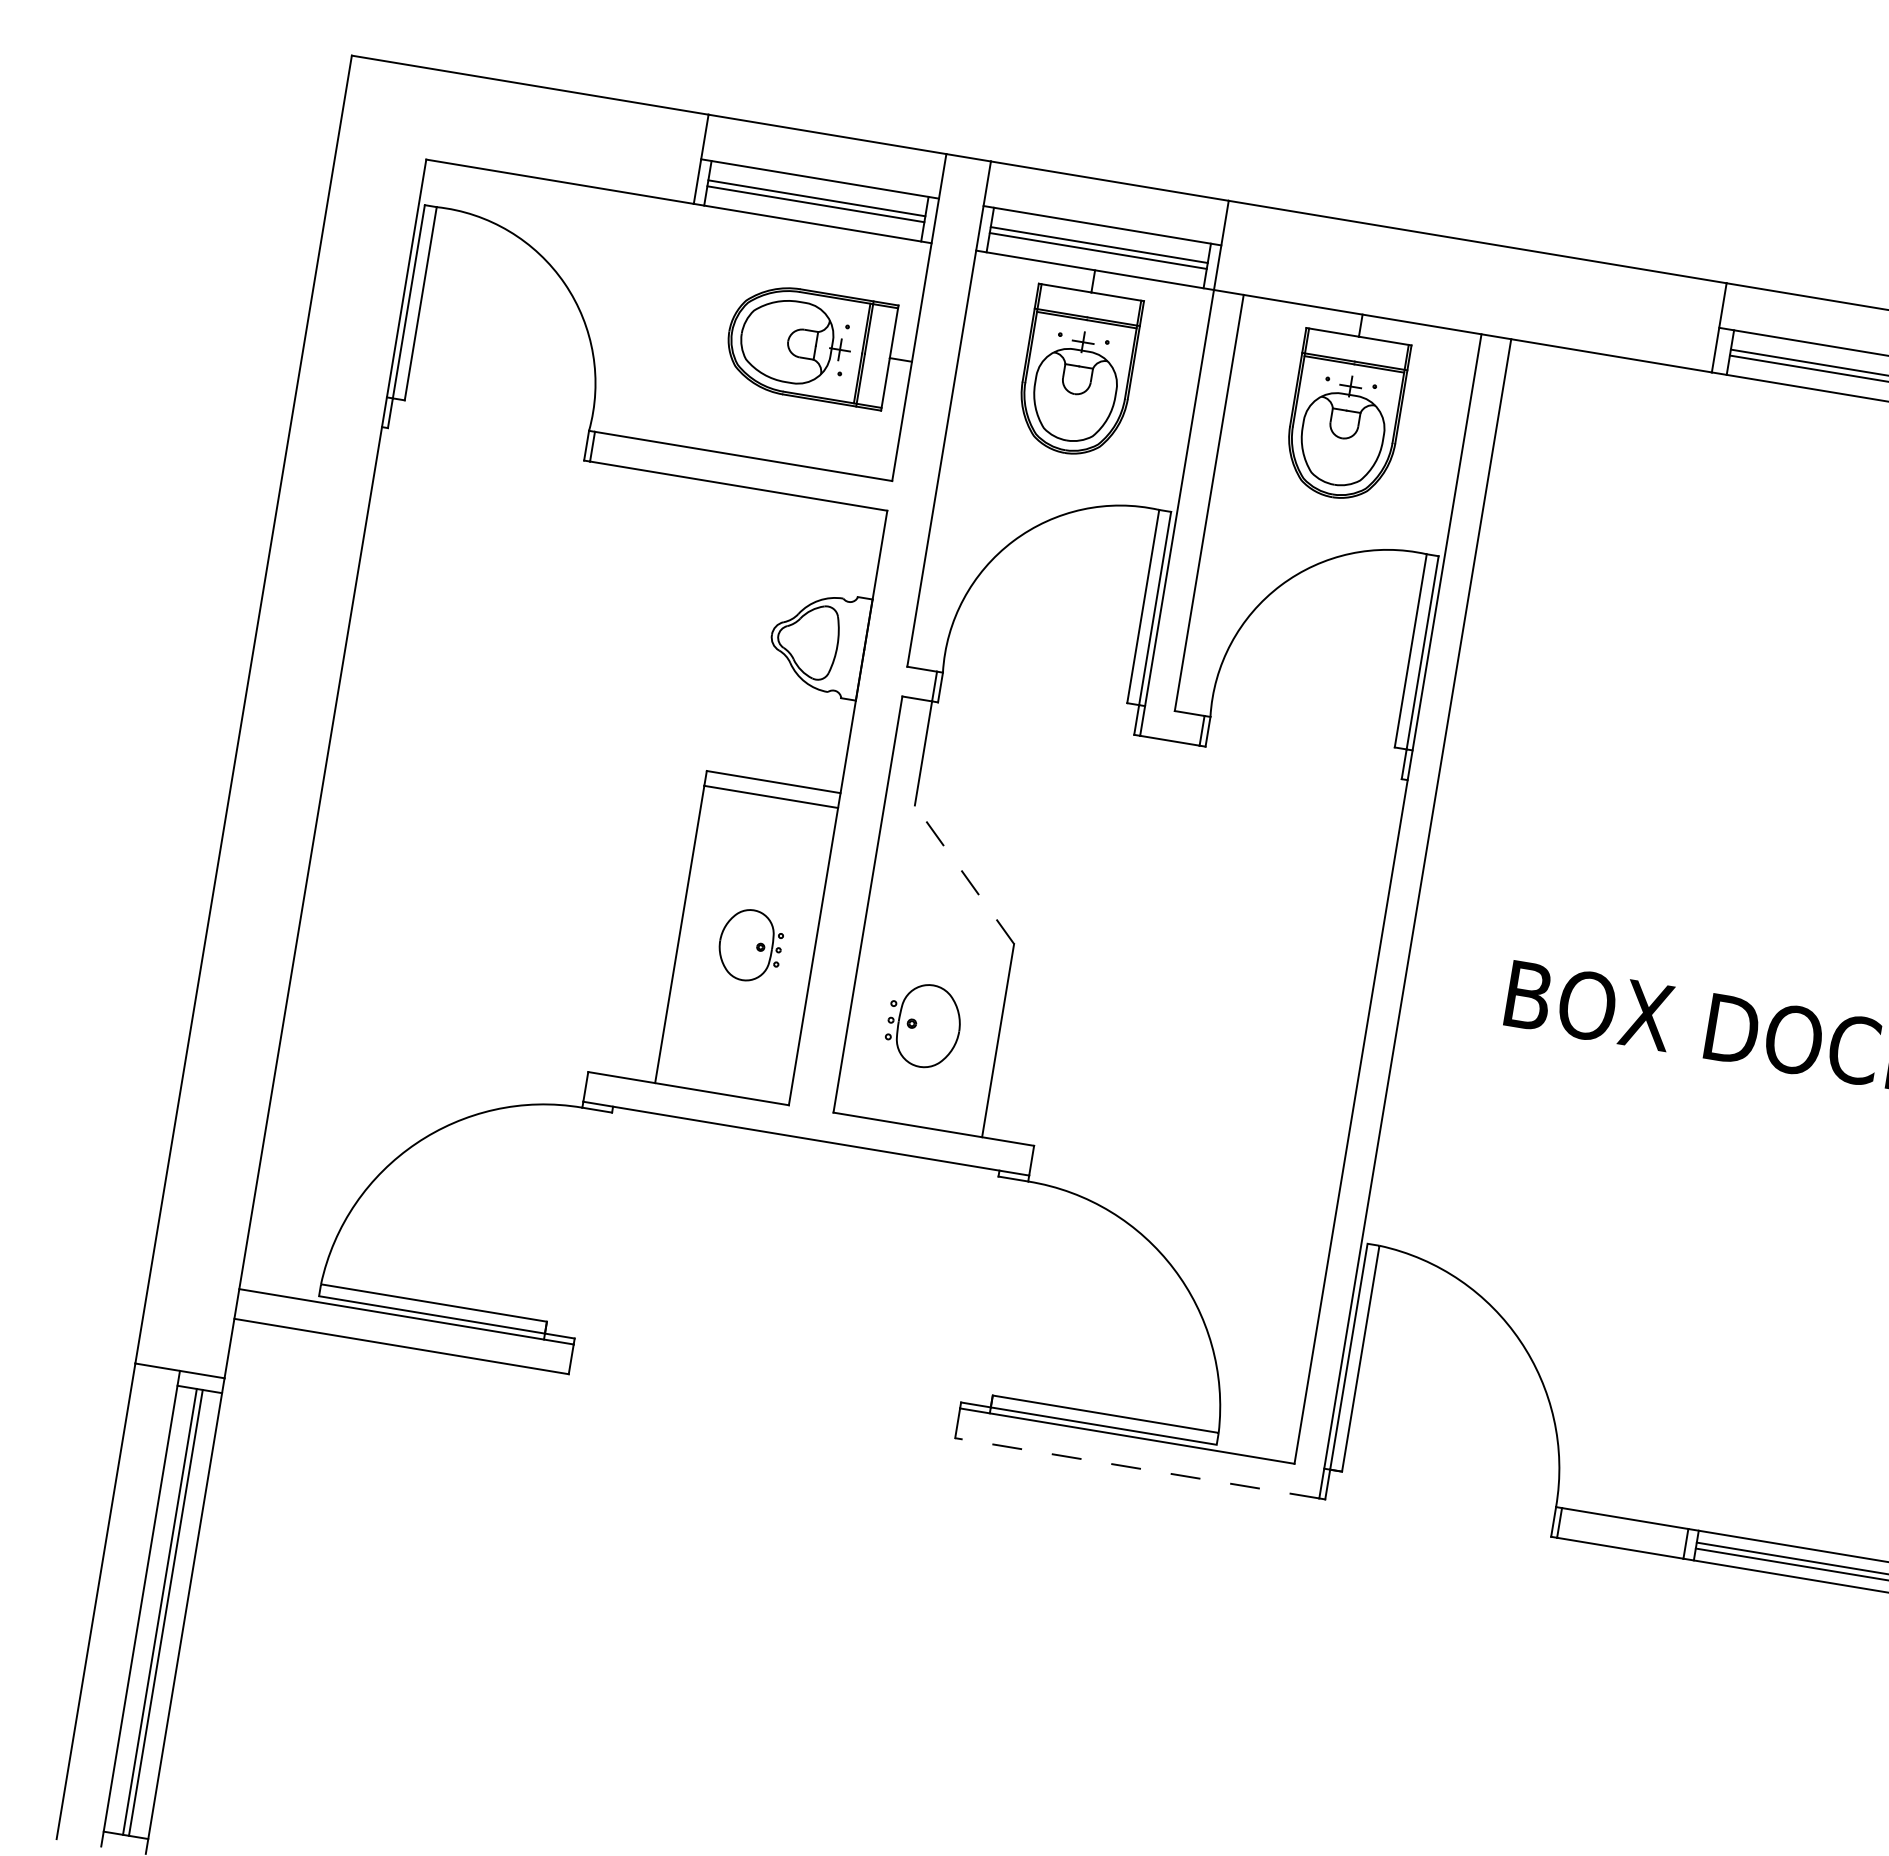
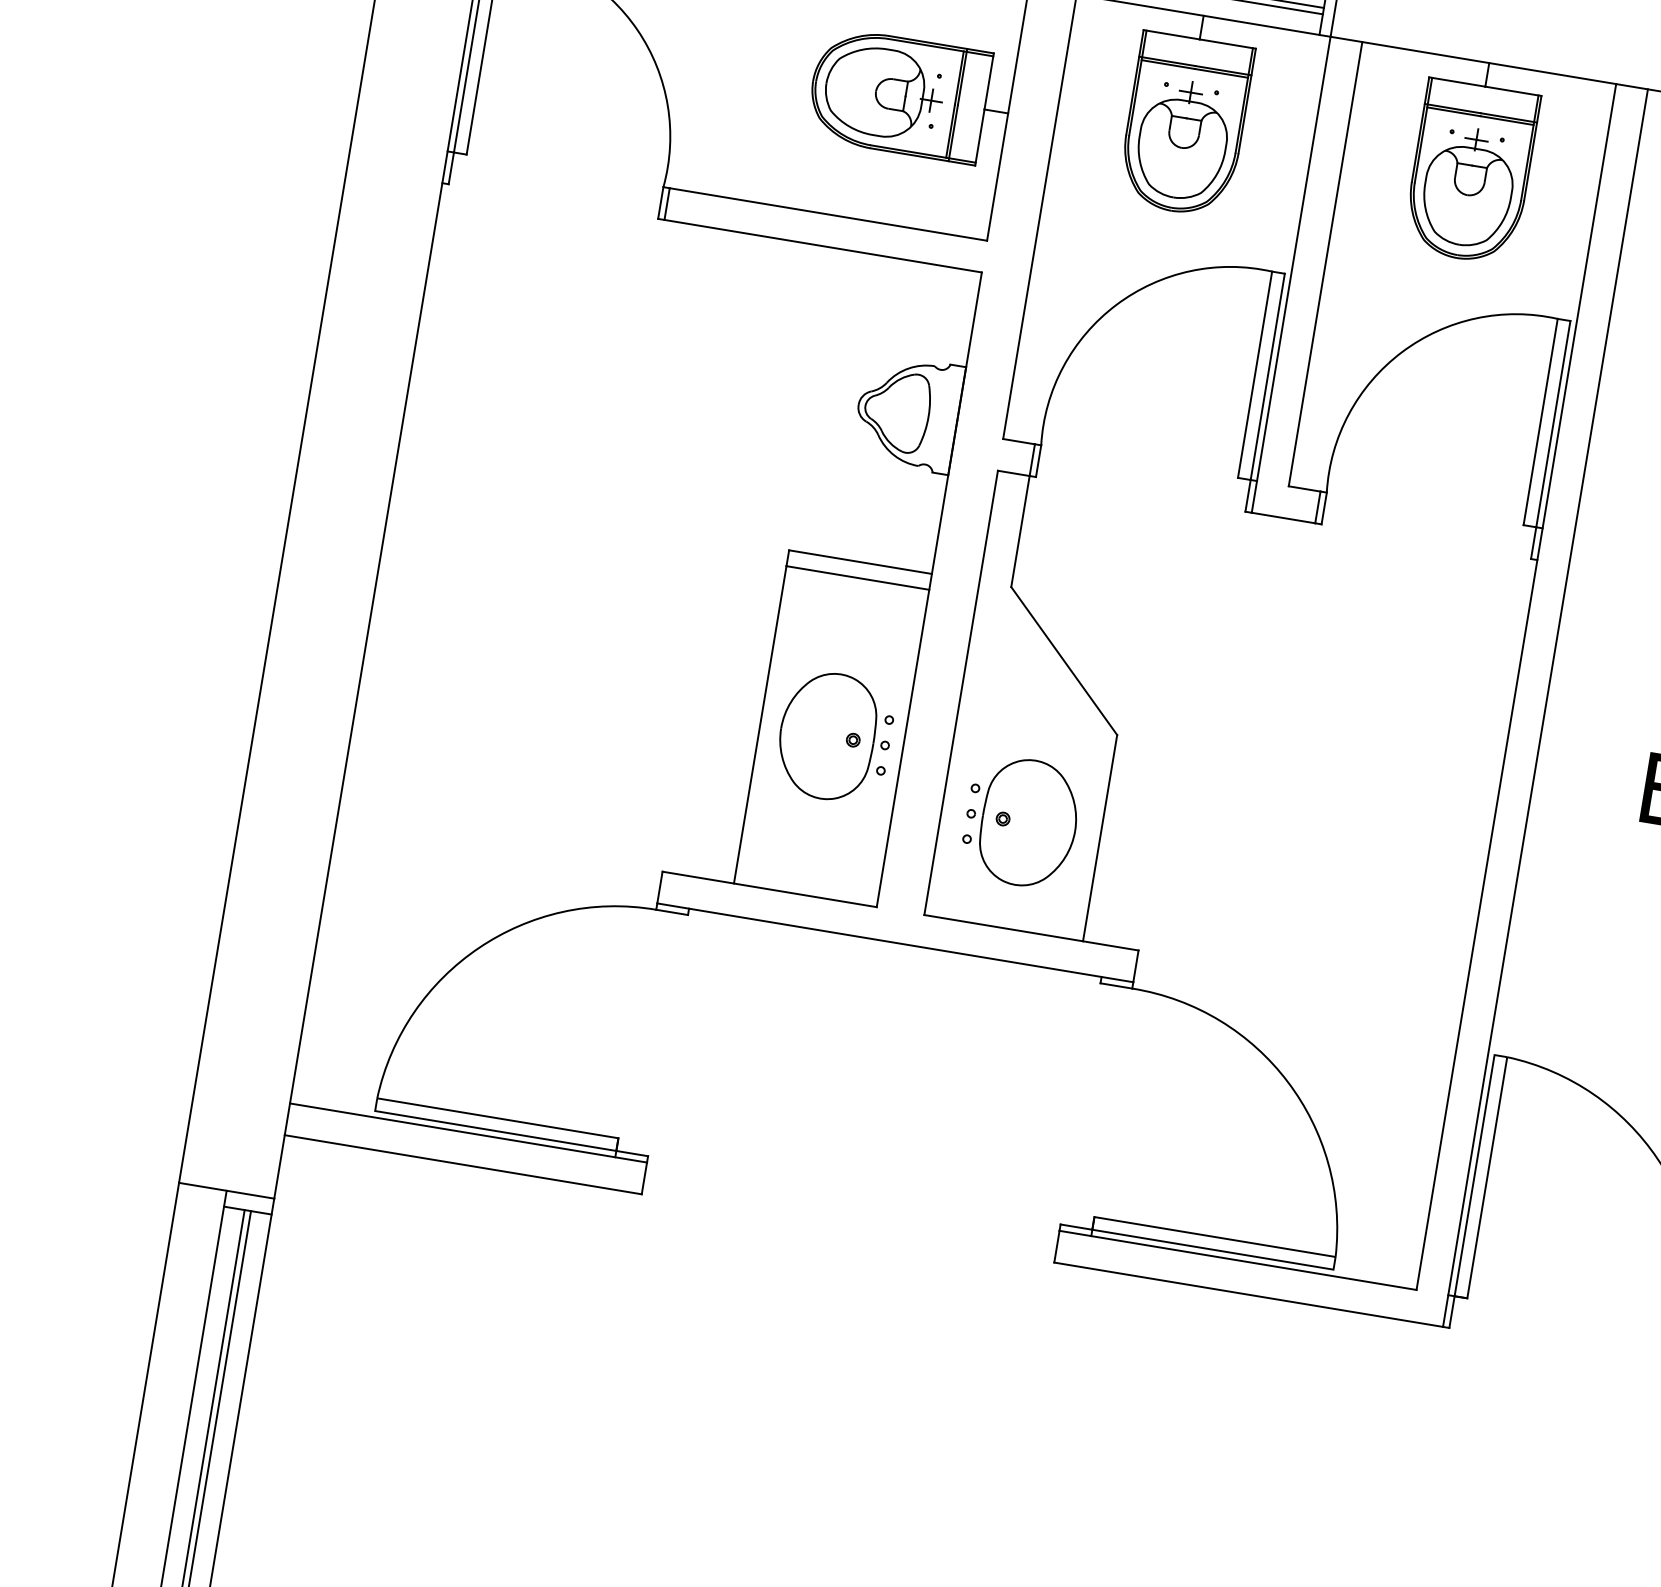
line: (964, 874) -> (1064, 660), dashed -> solid
part: (751, 944) -> (836, 735), size x1.67
part: (922, 1025) -> (1019, 822), size x1.43
line: (1137, 1468) -> (1248, 1294), dashed -> solid

